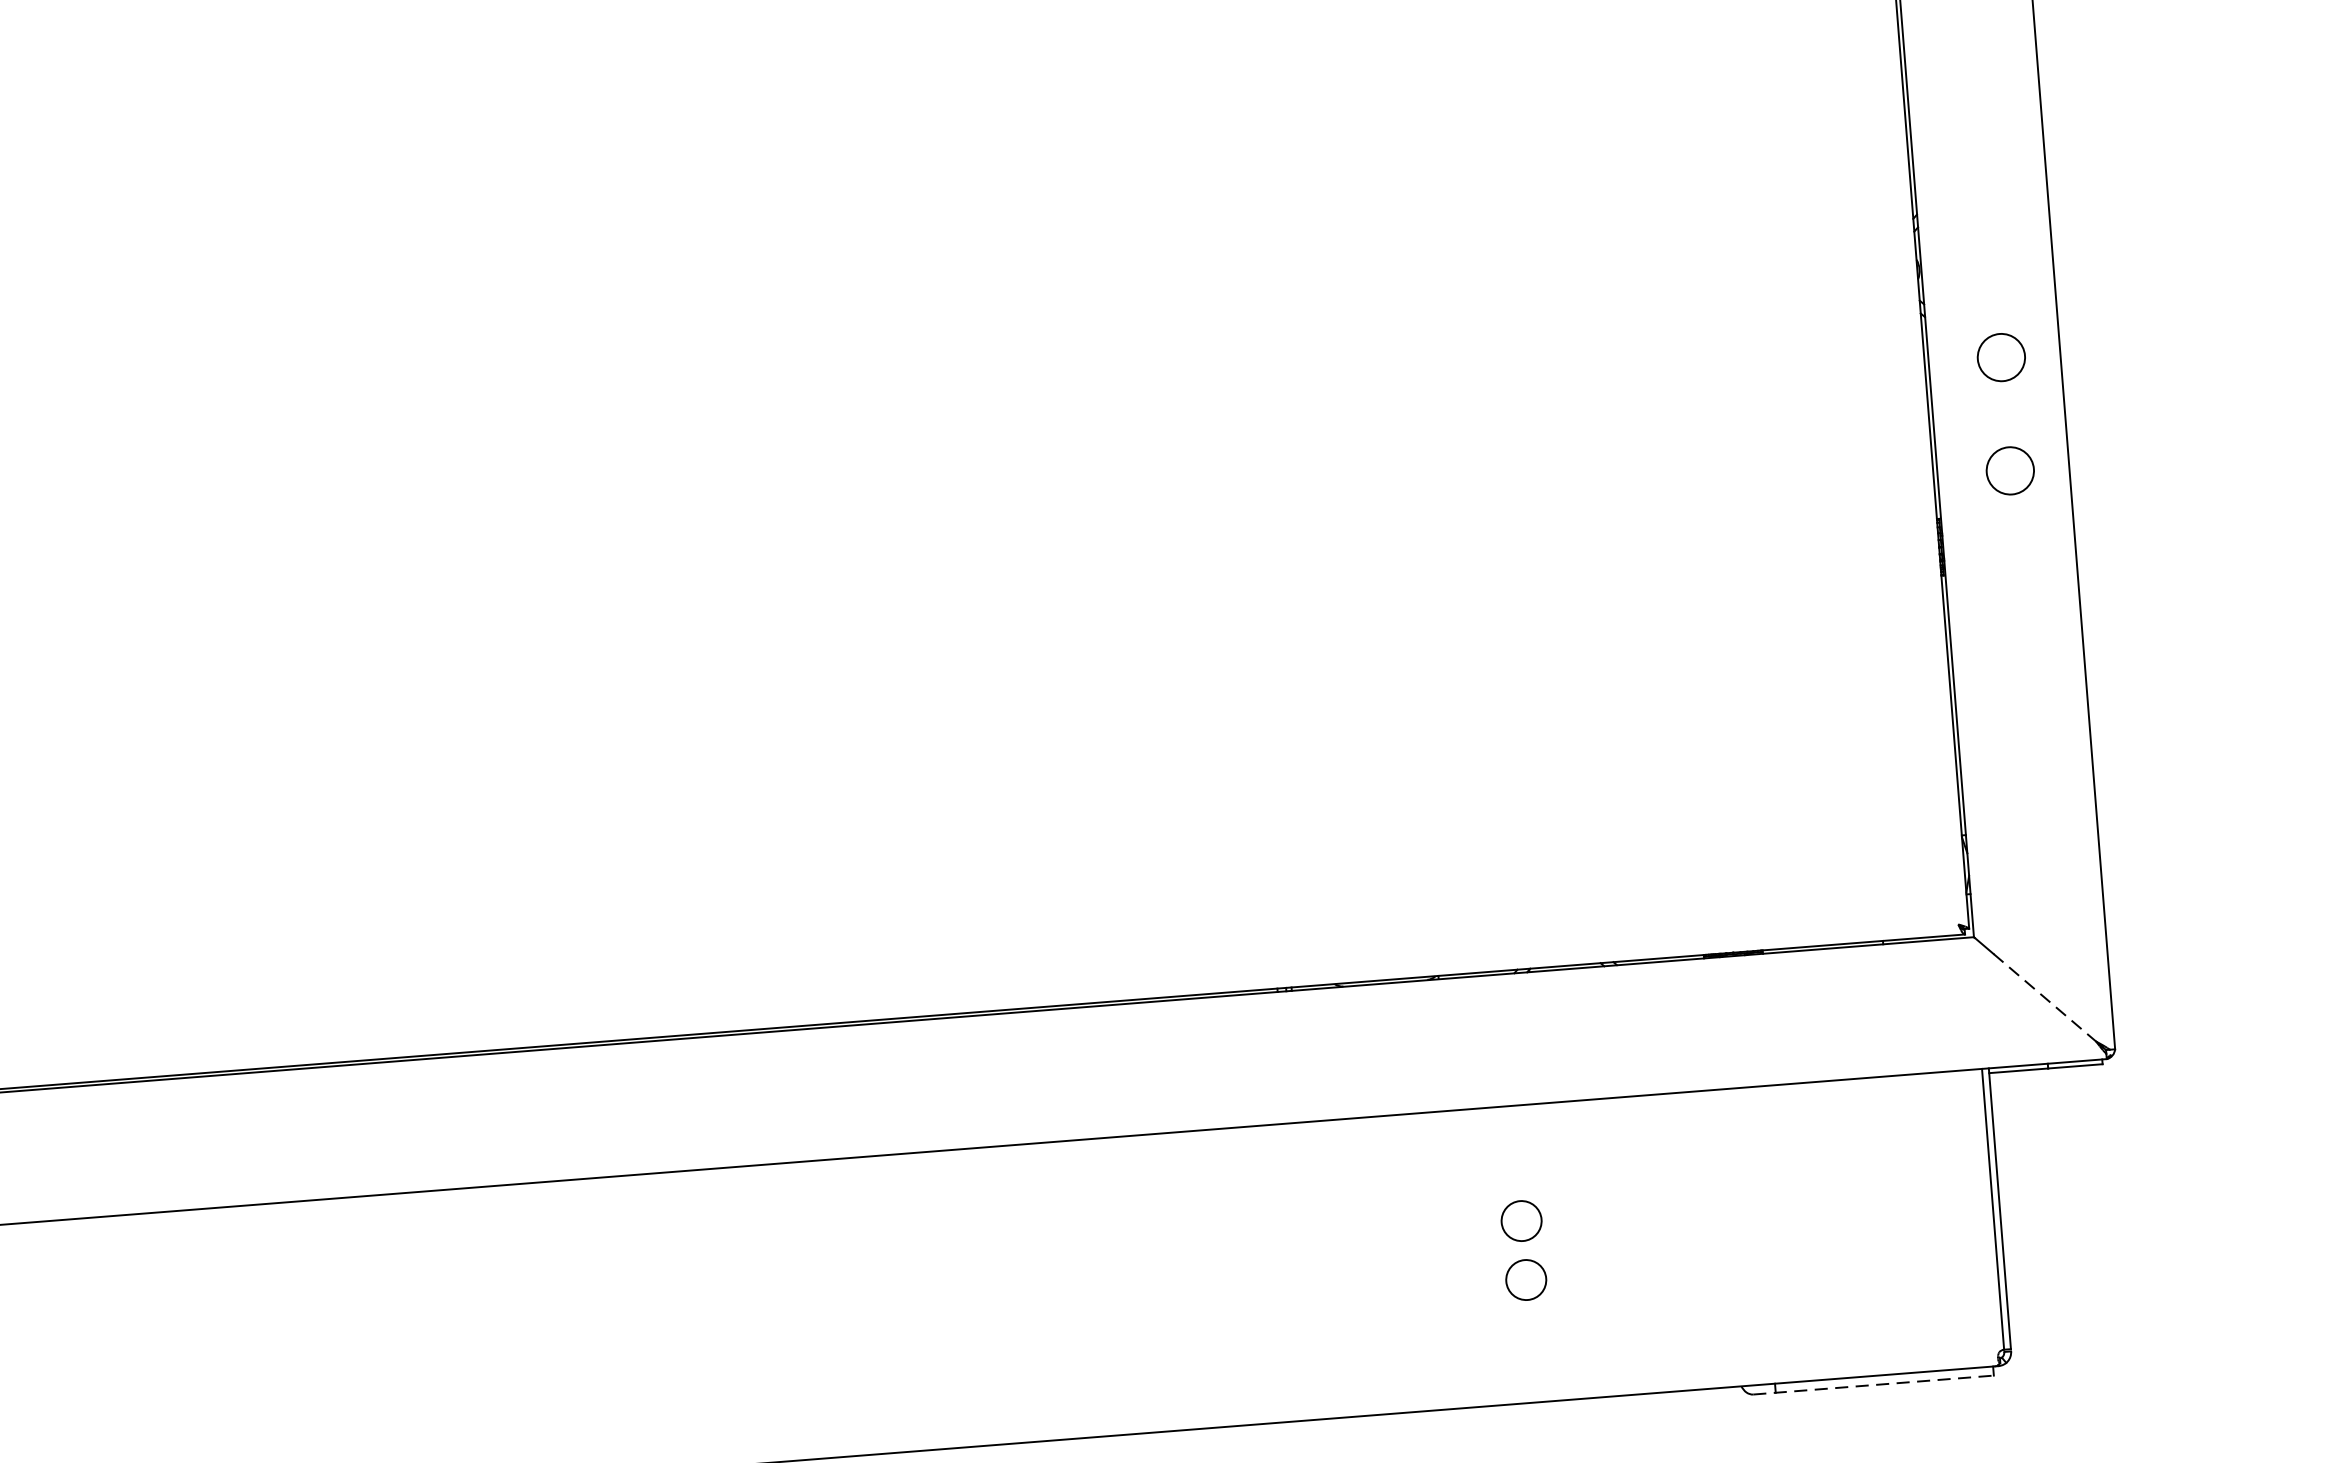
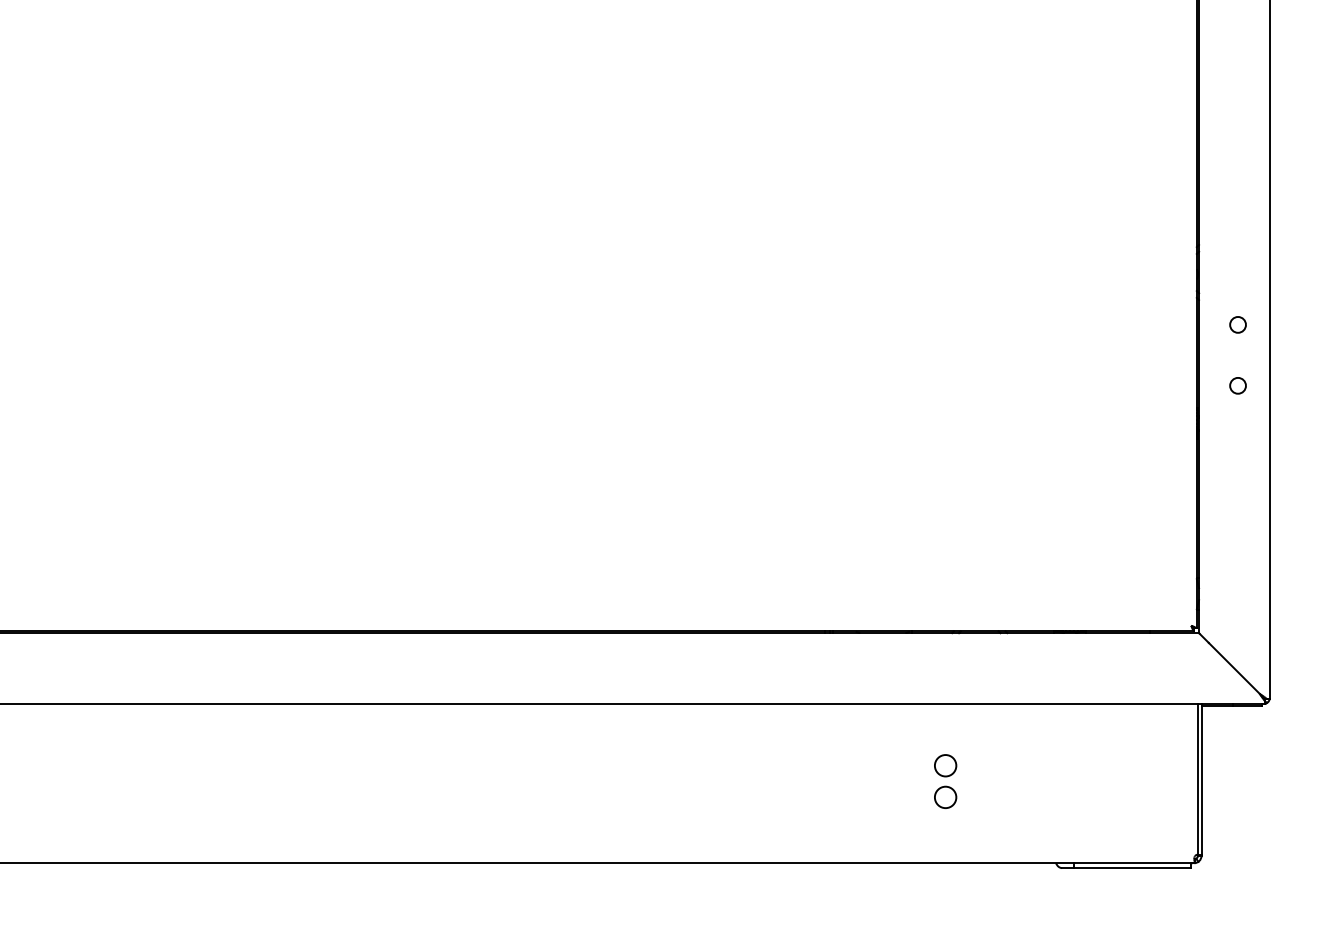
circle: (2000, 357) -> (1237, 324), size x0.62
circle: (2009, 470) -> (1237, 385), size x0.62
line: (2045, 997) -> (1234, 668), dashed -> solid
line: (1873, 1385) -> (1126, 868), dashed -> solid

